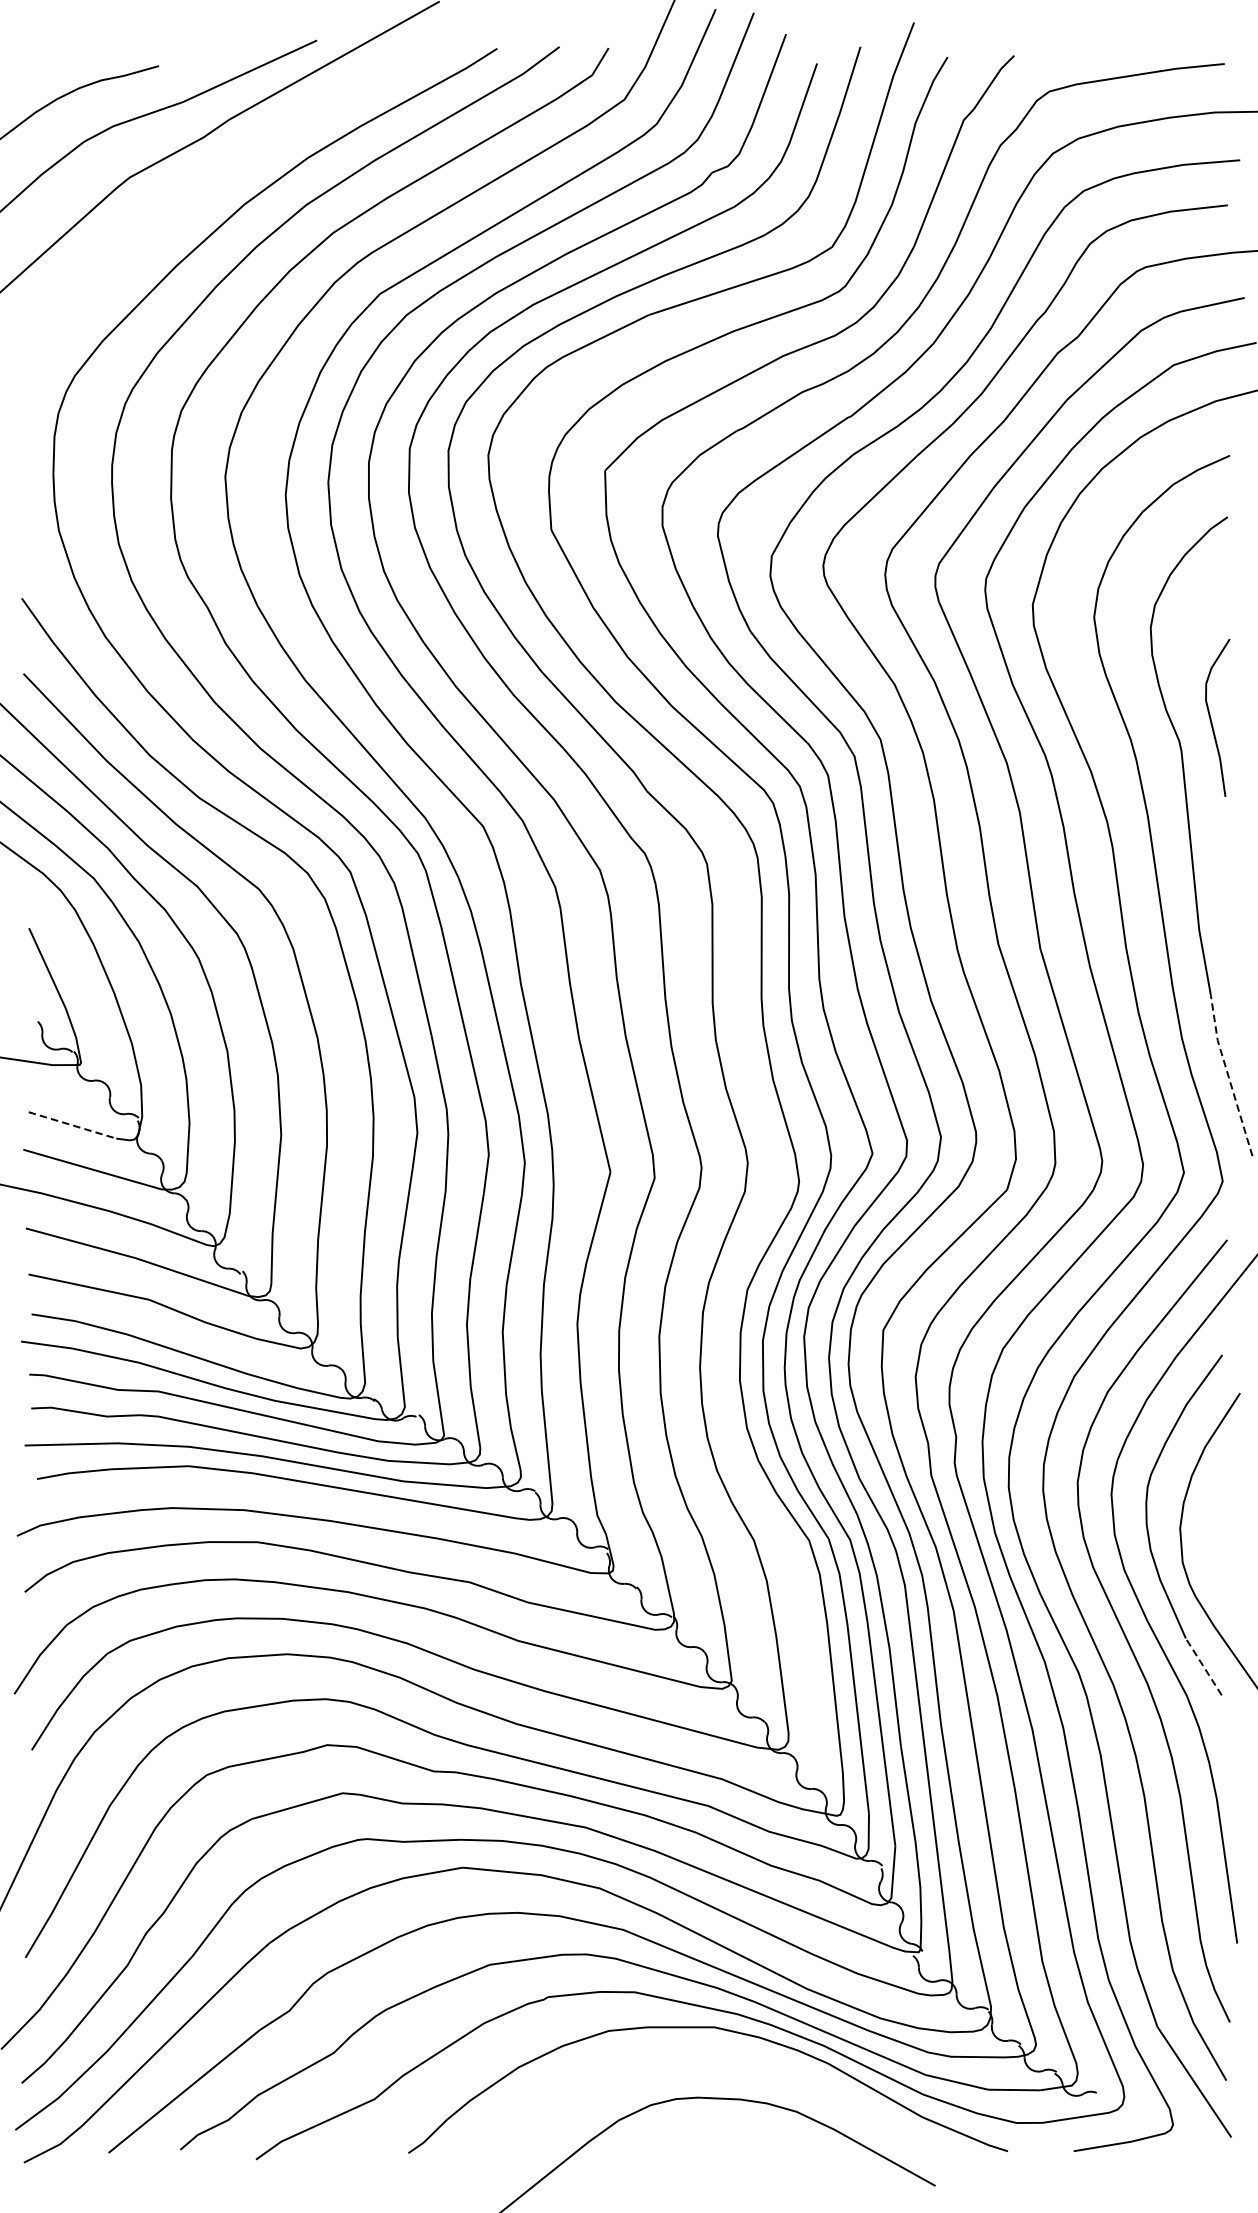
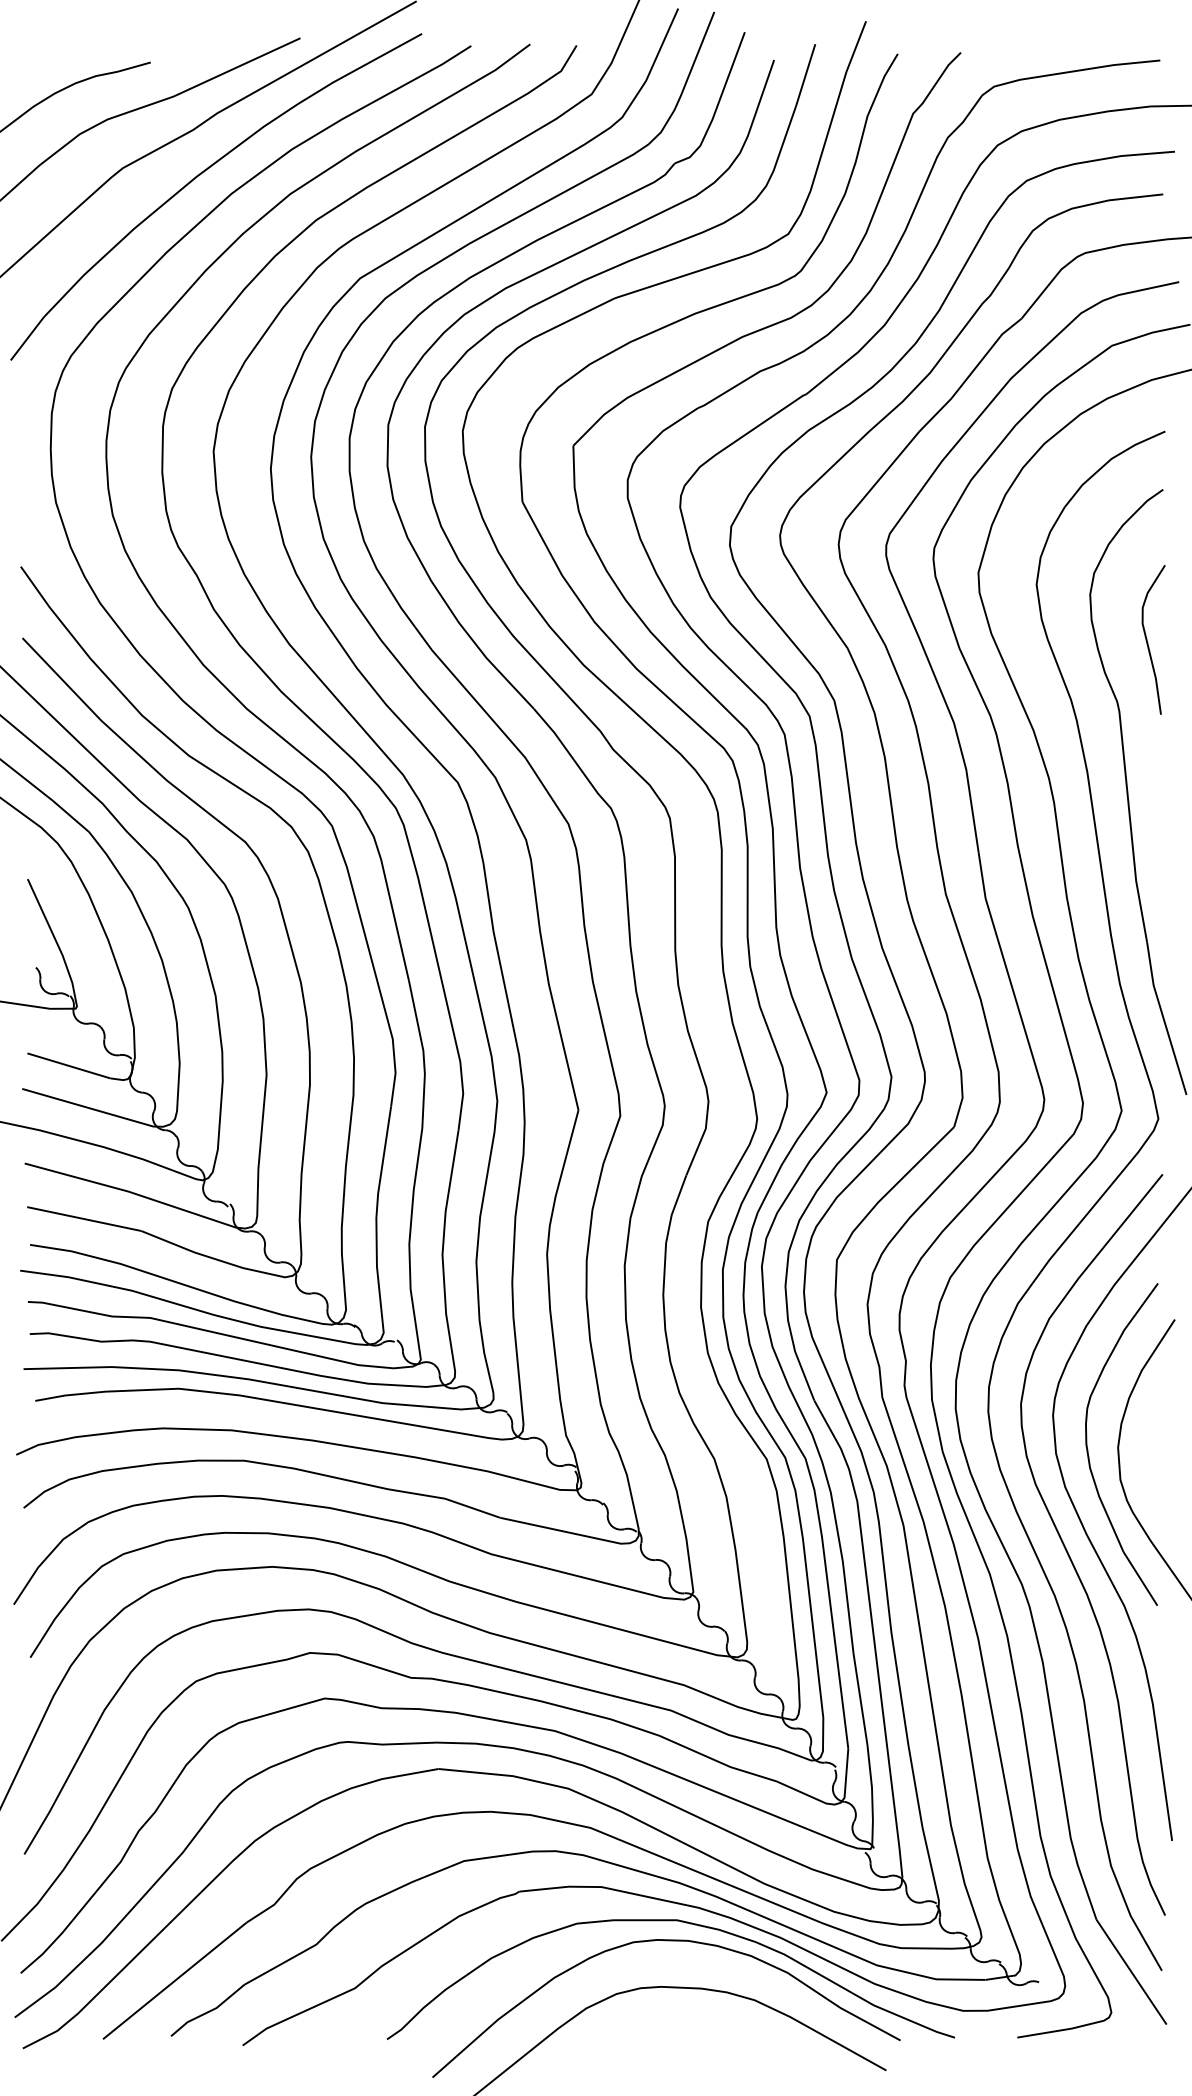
curve: (211, 185) -> (200, 175), added
curve: (1212, 720) -> (1148, 642), moved
line: (1228, 1075) -> (1163, 1018), dashed -> solid
line: (73, 1126) -> (69, 1066), dashed -> solid
line: (1203, 1666) -> (1140, 1578), dashed -> solid
curve: (703, 2049) -> (666, 1941), added

